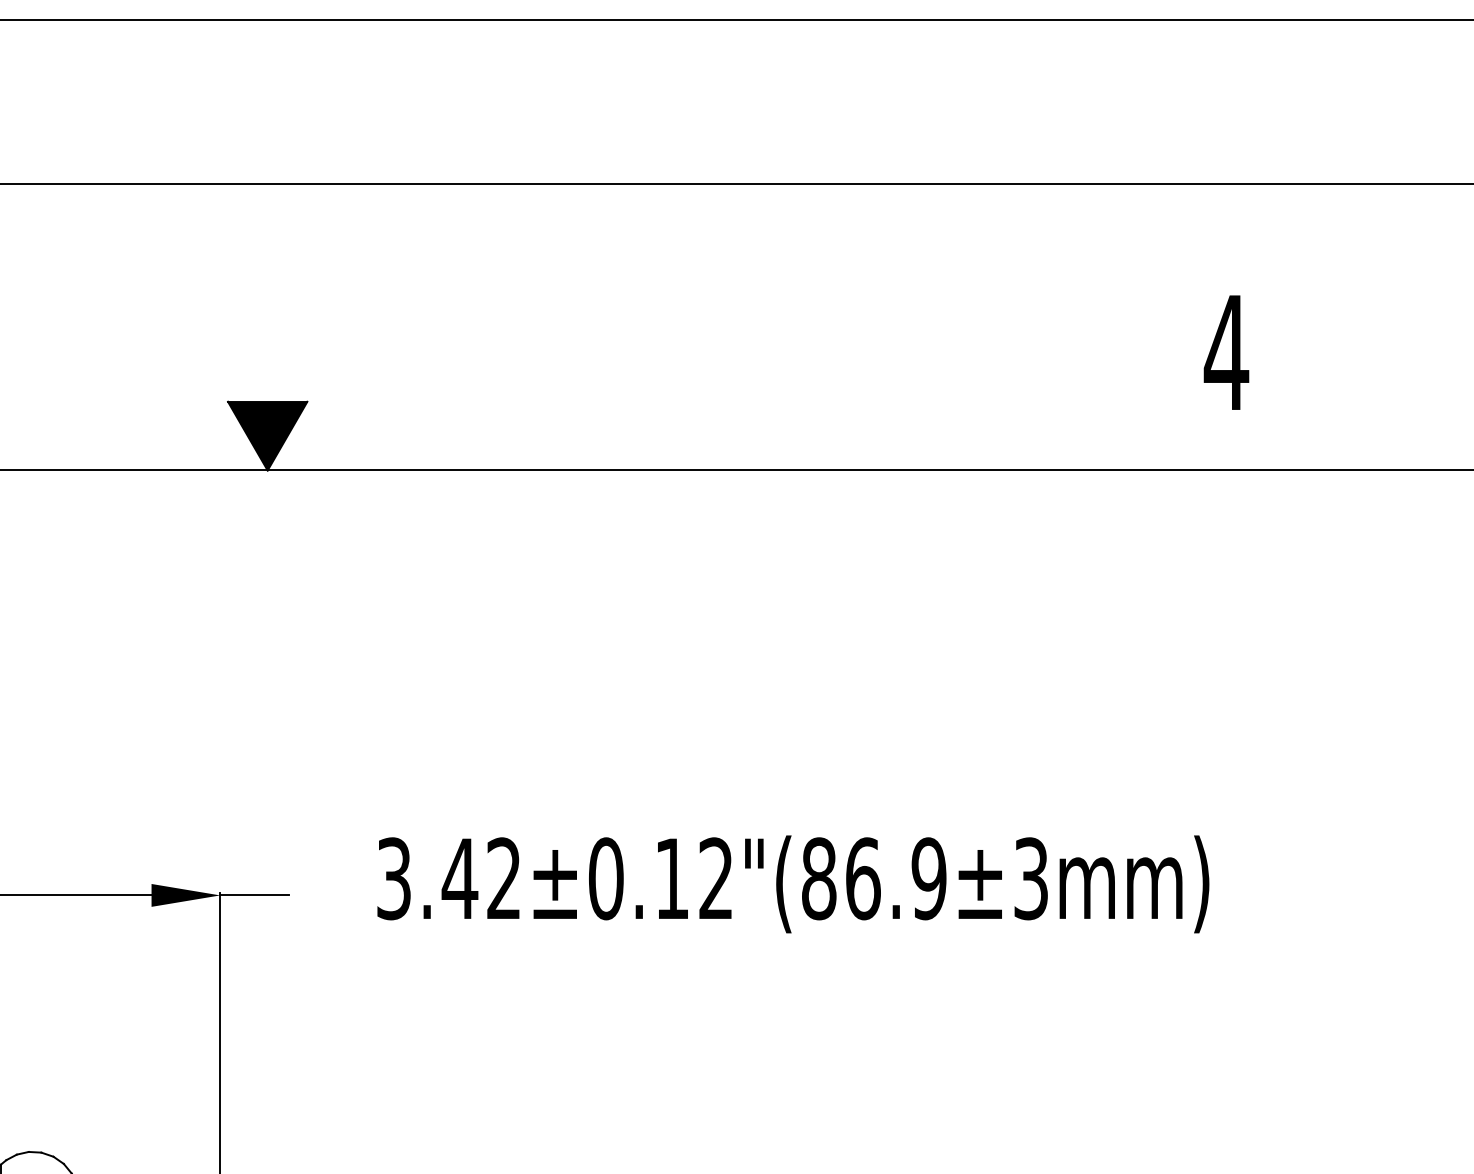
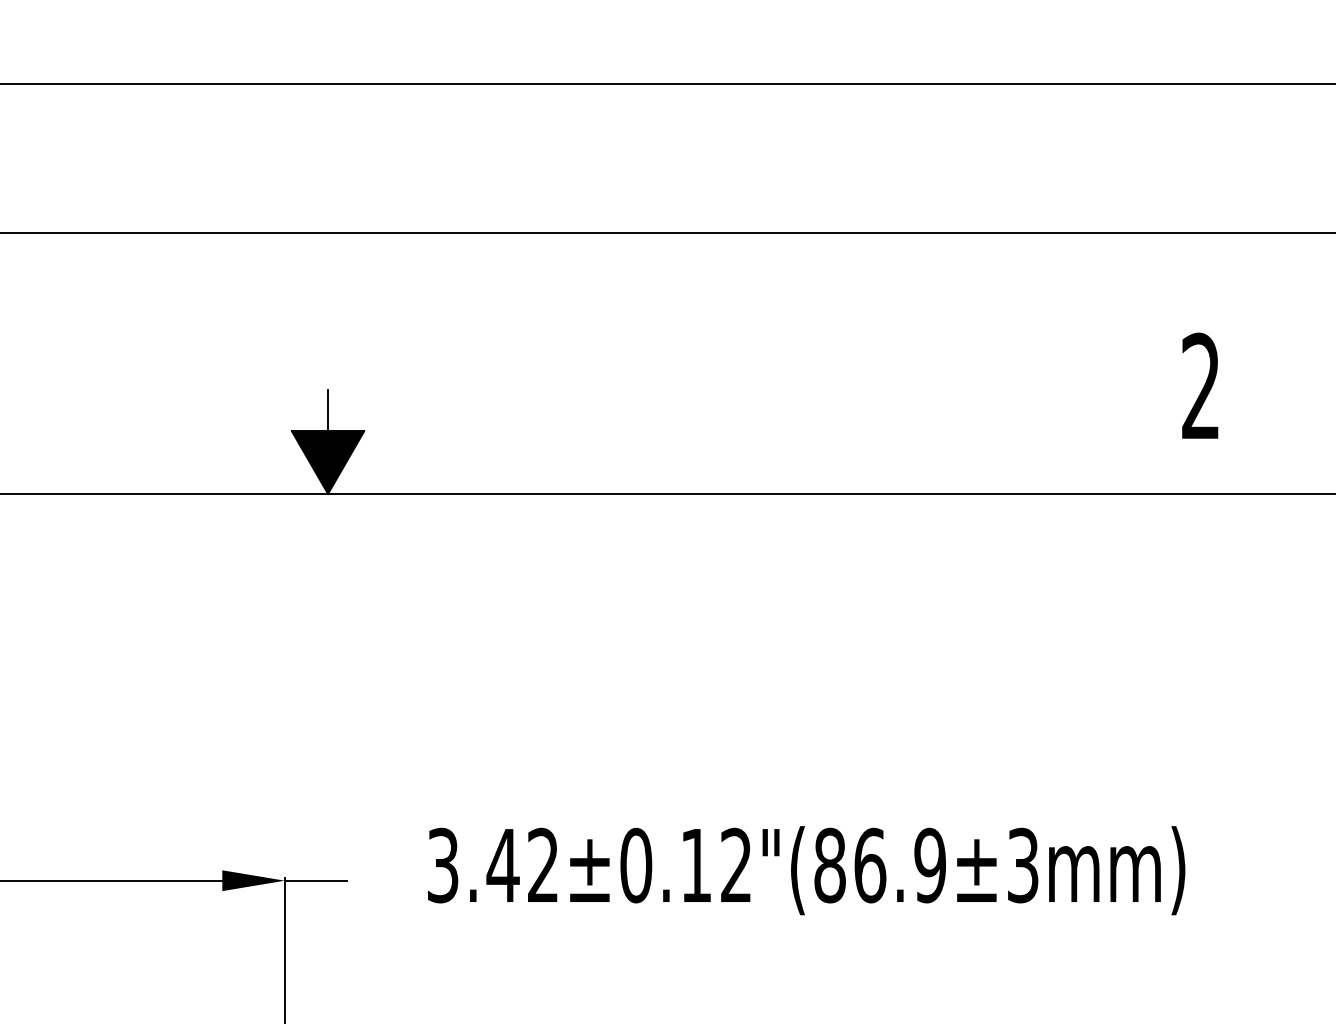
text: (1226, 351) -> (1200, 385), 4 -> 2
line: (267, 378) -> (327, 410), added

